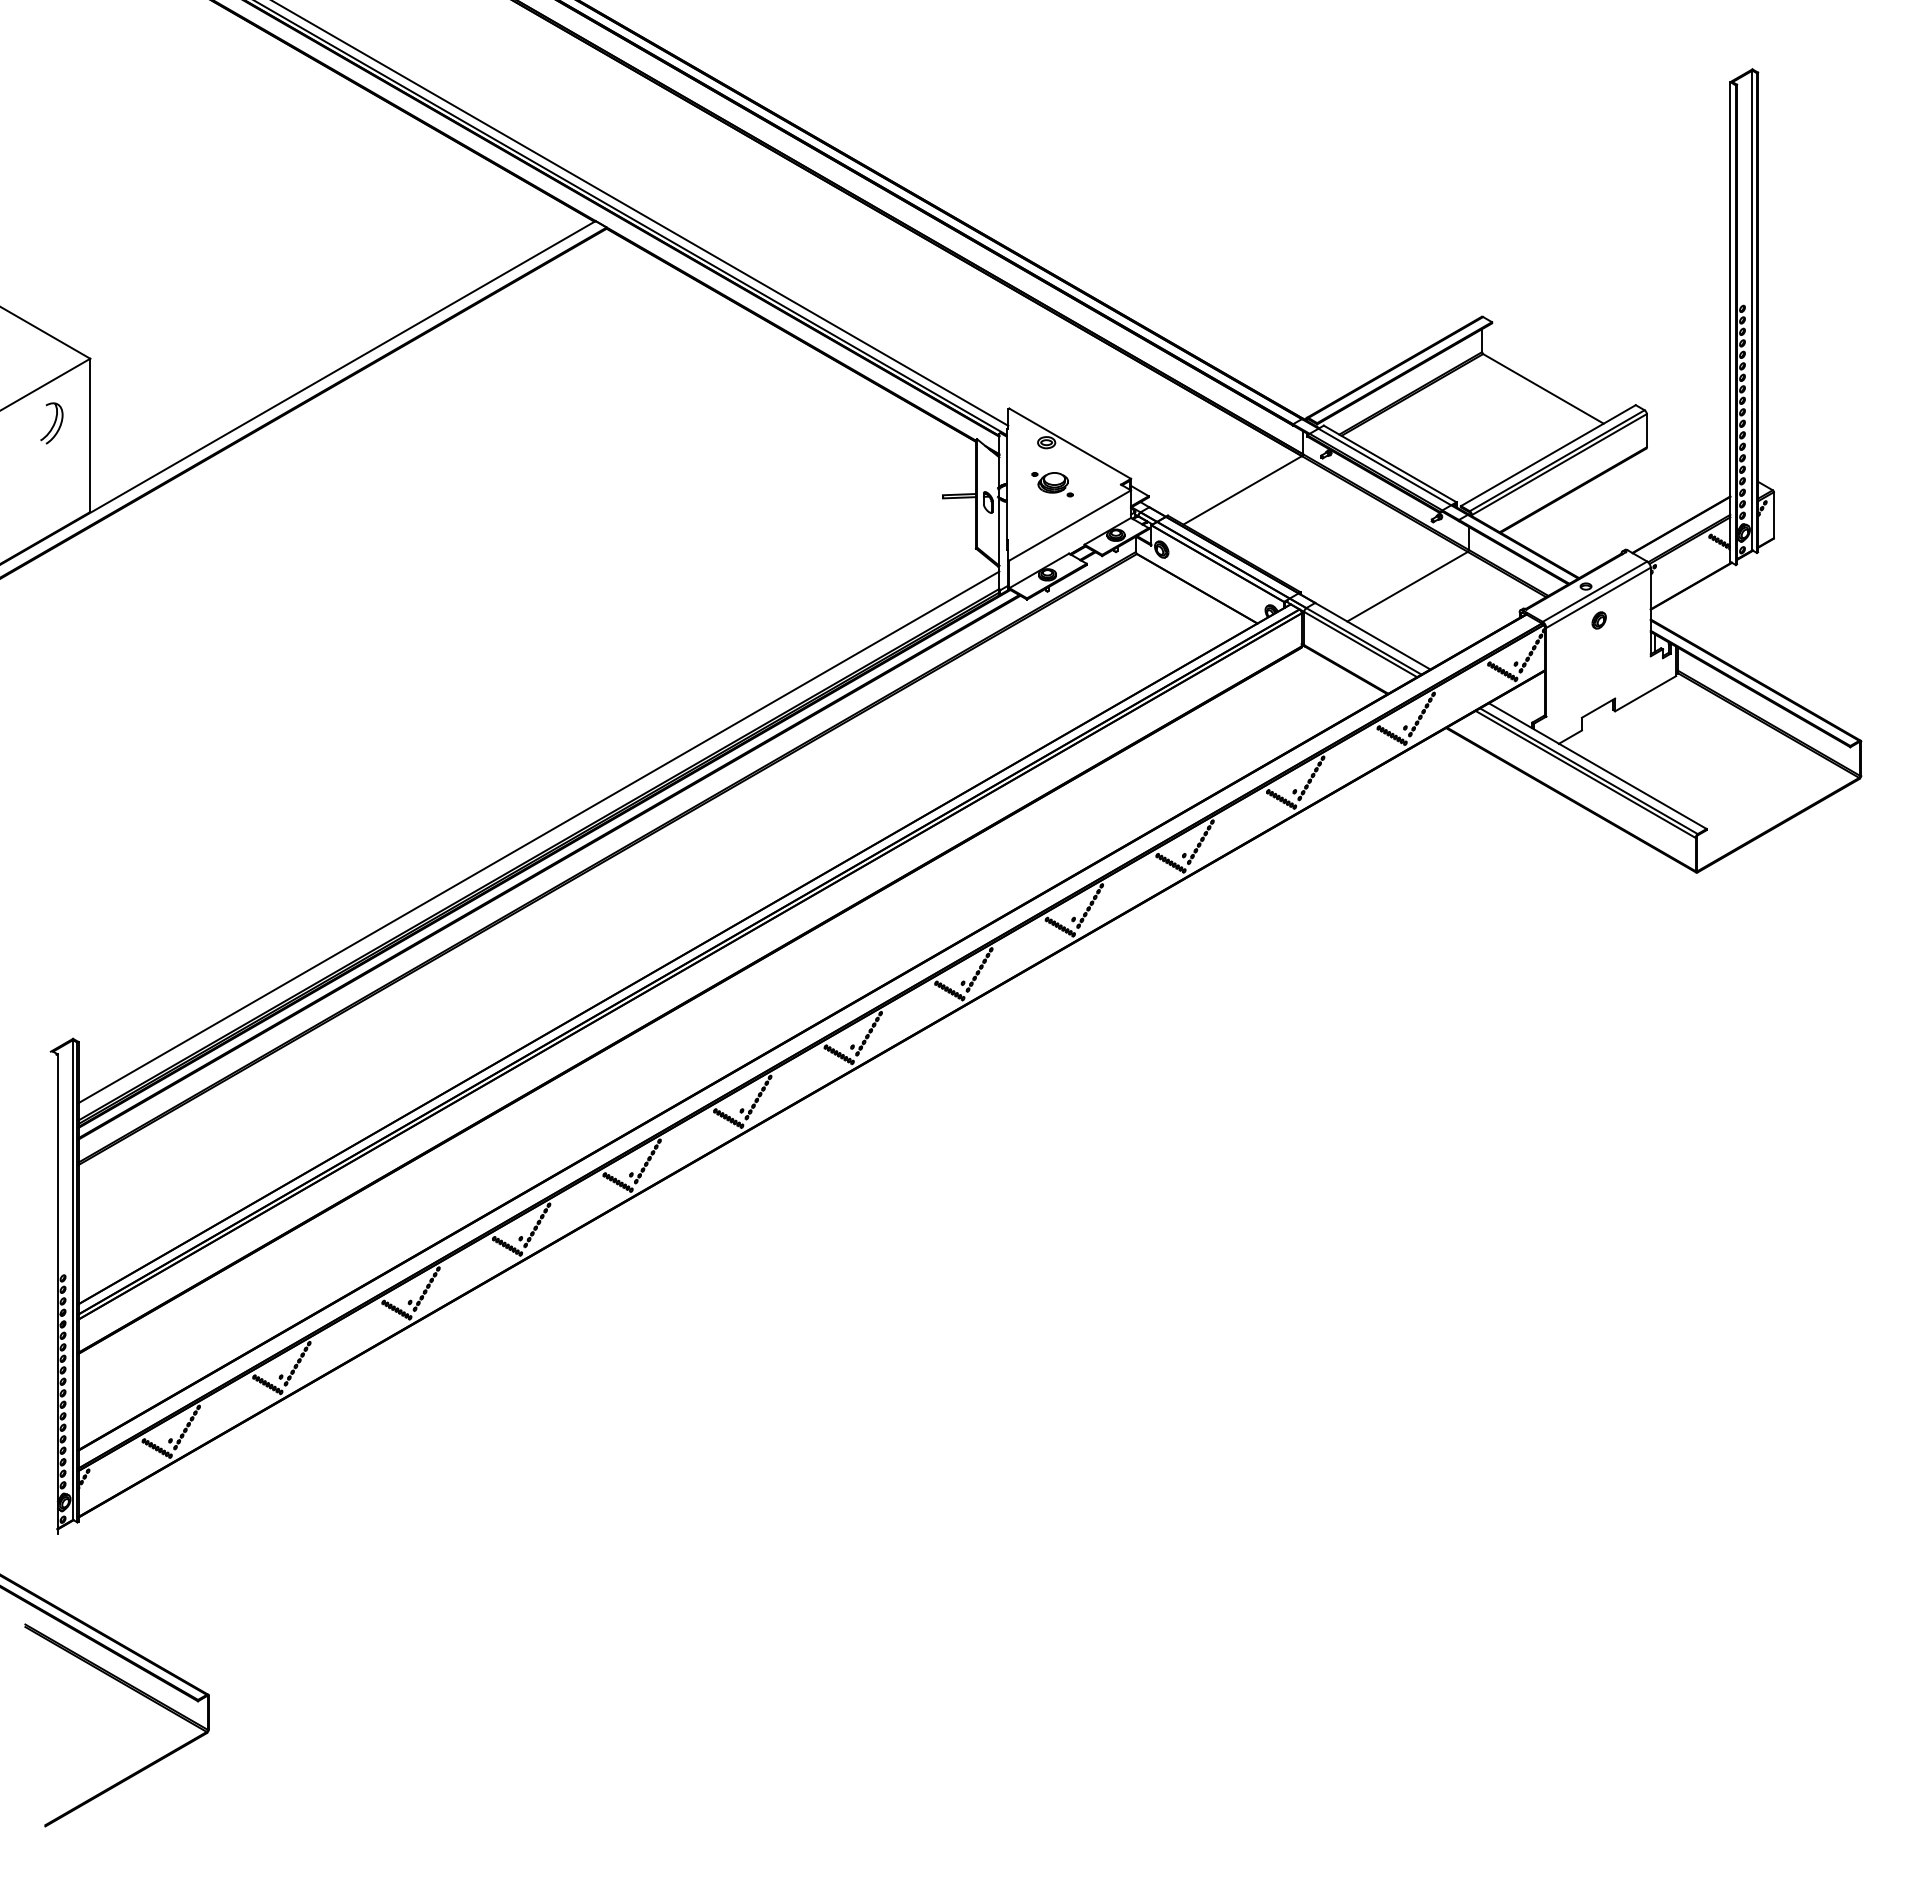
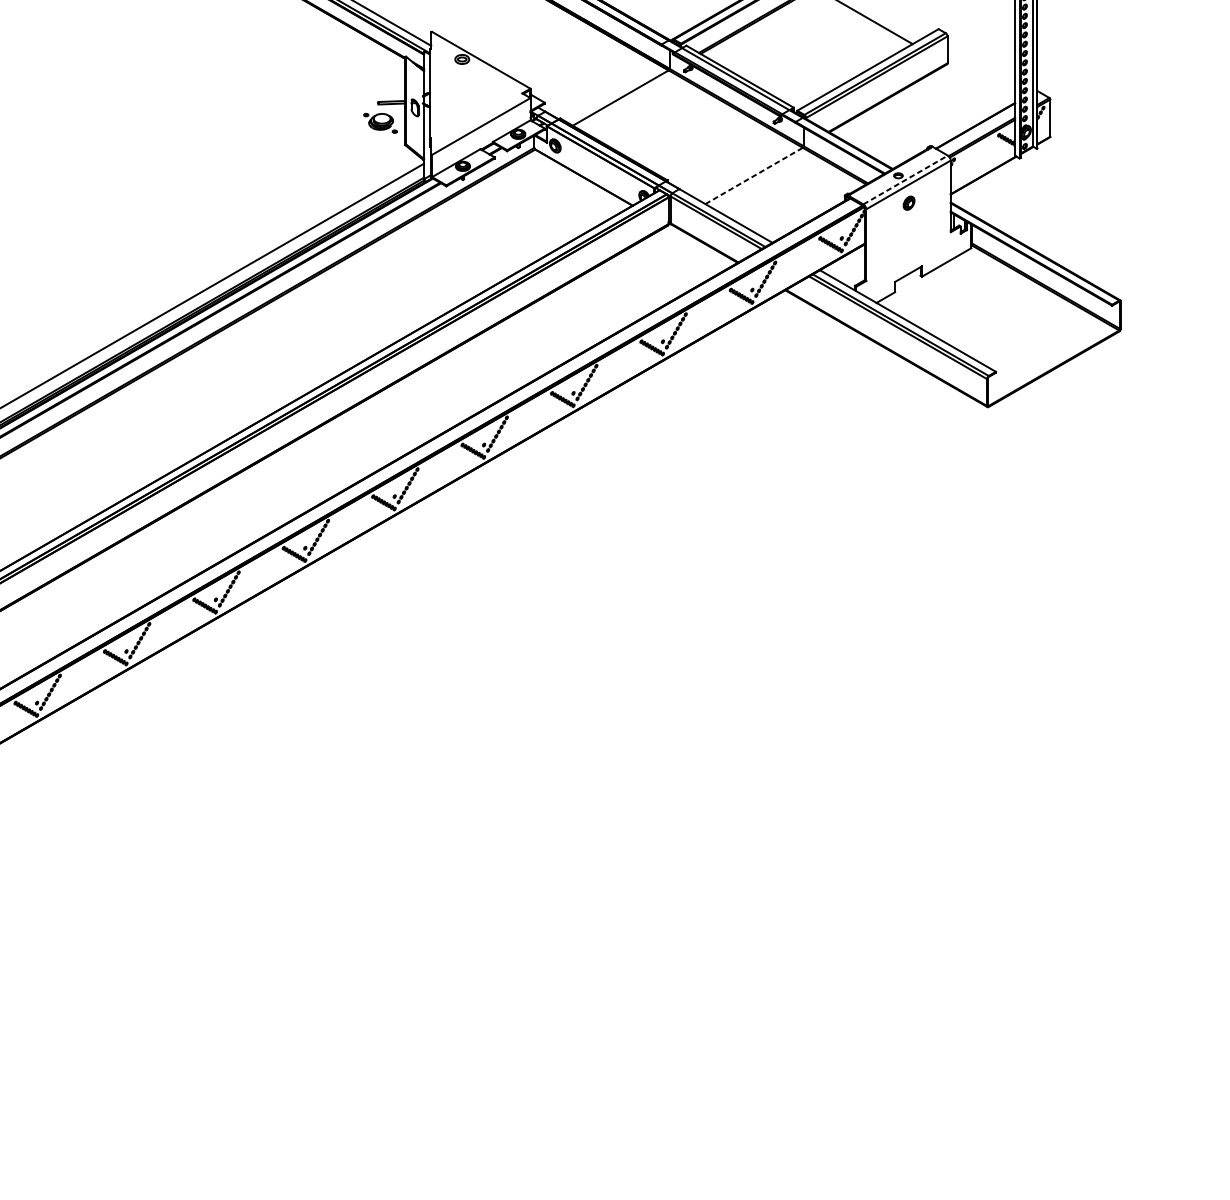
part: (1052, 484) -> (380, 123), moved
line: (1407, 586) -> (754, 175), solid -> dashed
line: (1595, 591) -> (906, 179), solid -> dashed

